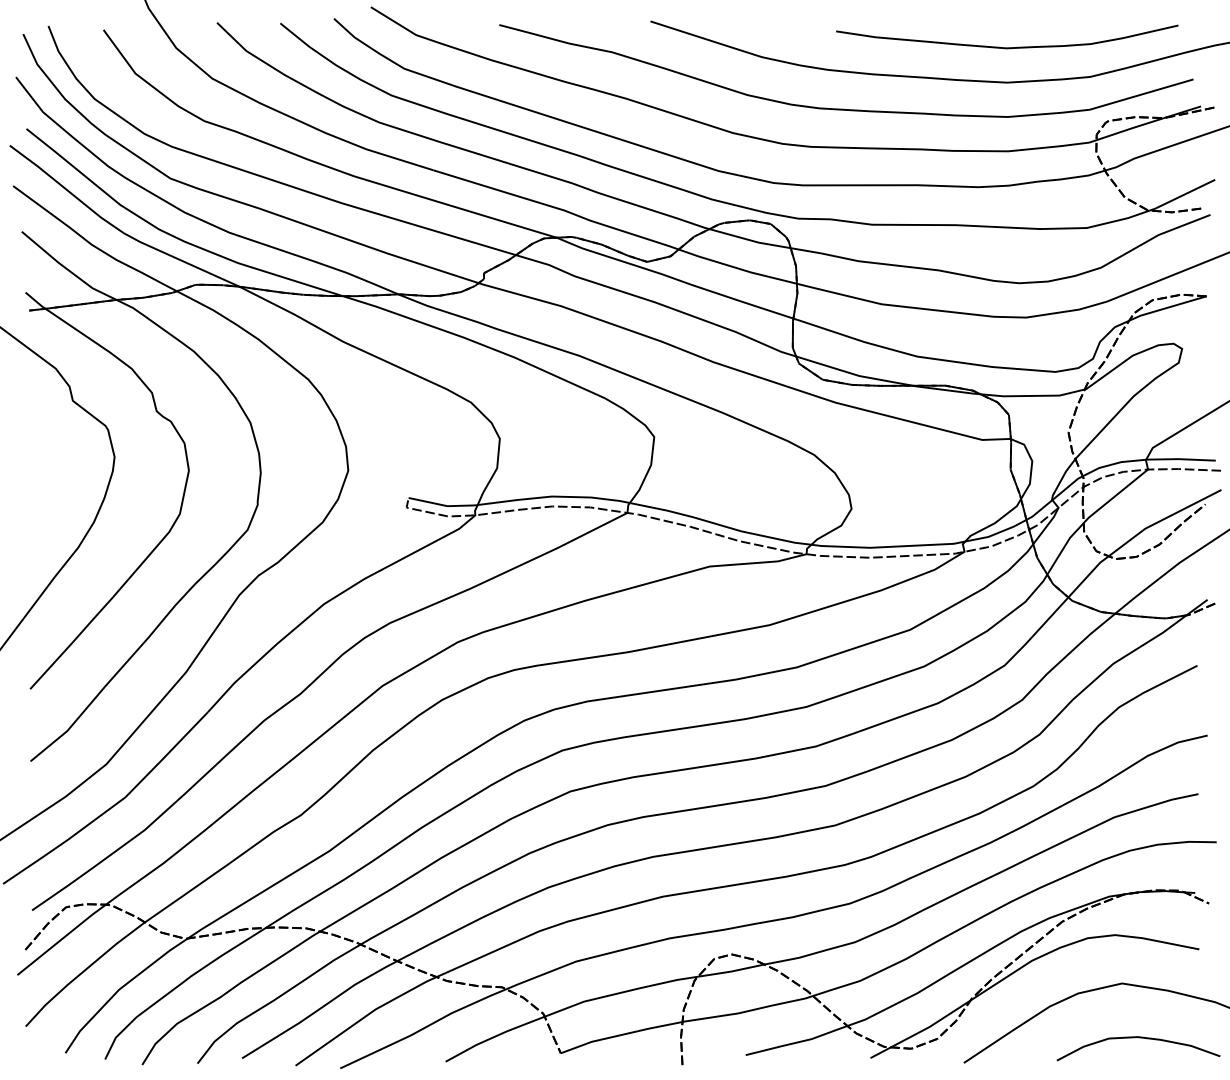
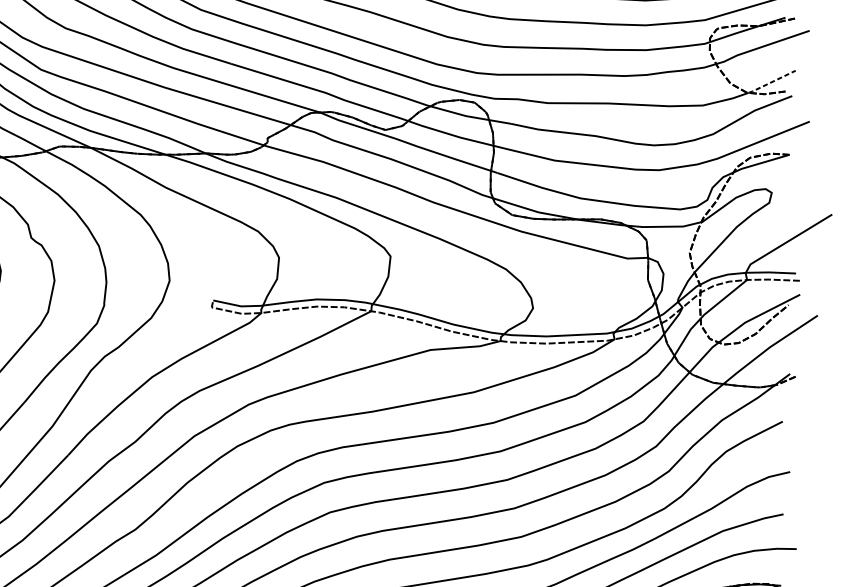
line: (1182, 195) -> (772, 82), solid -> dashed

